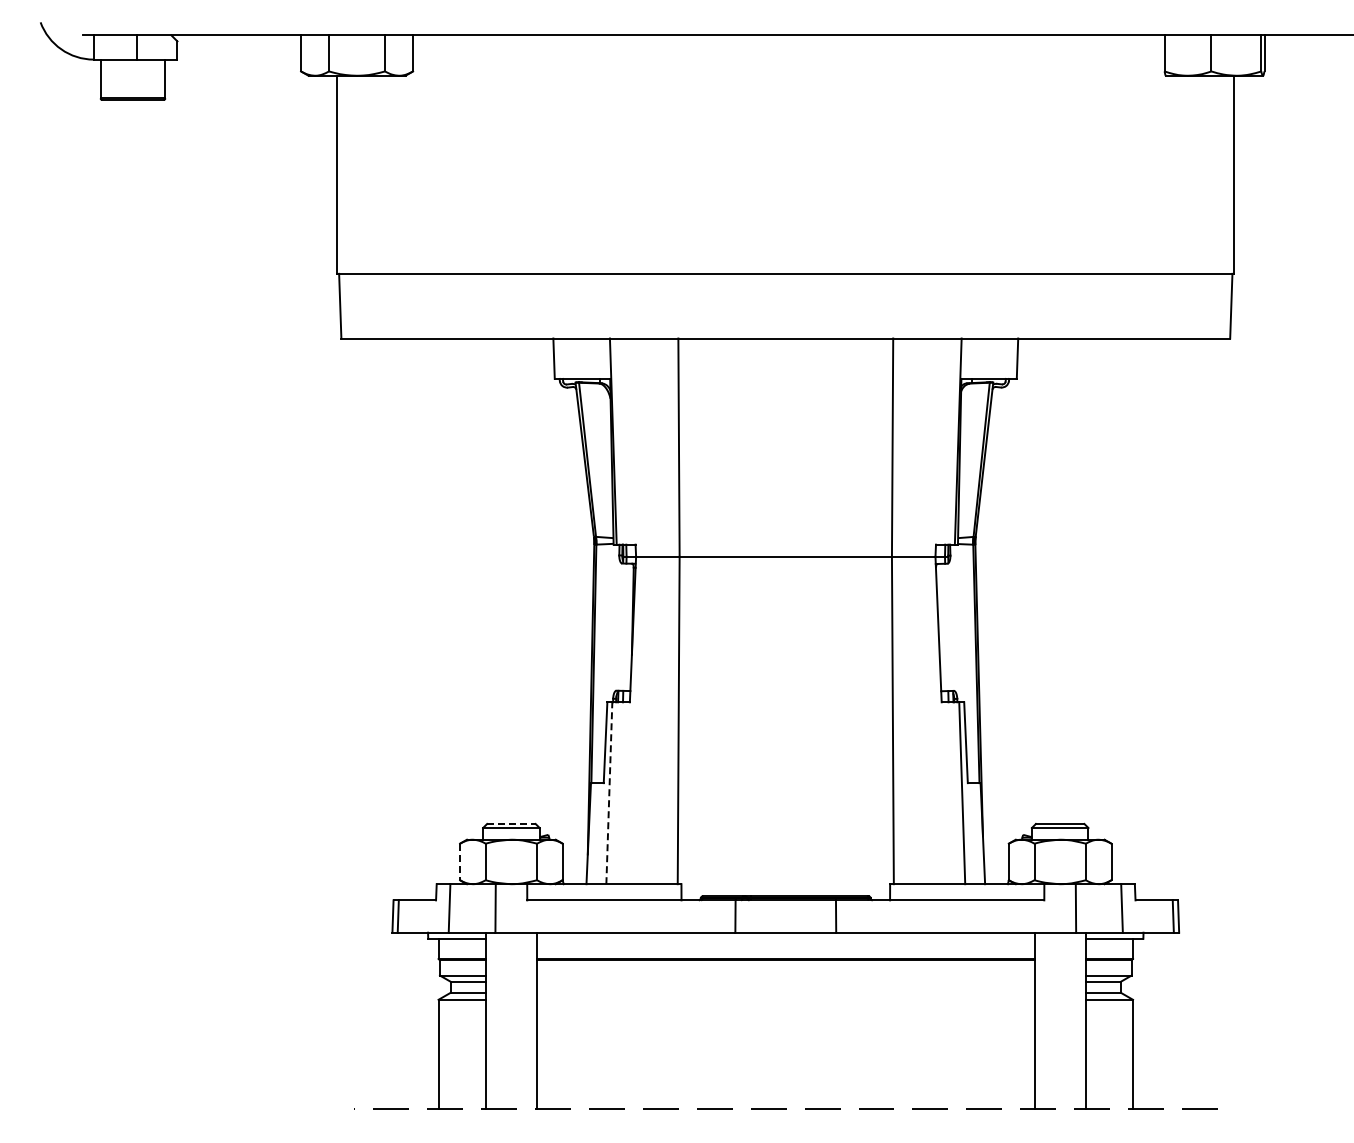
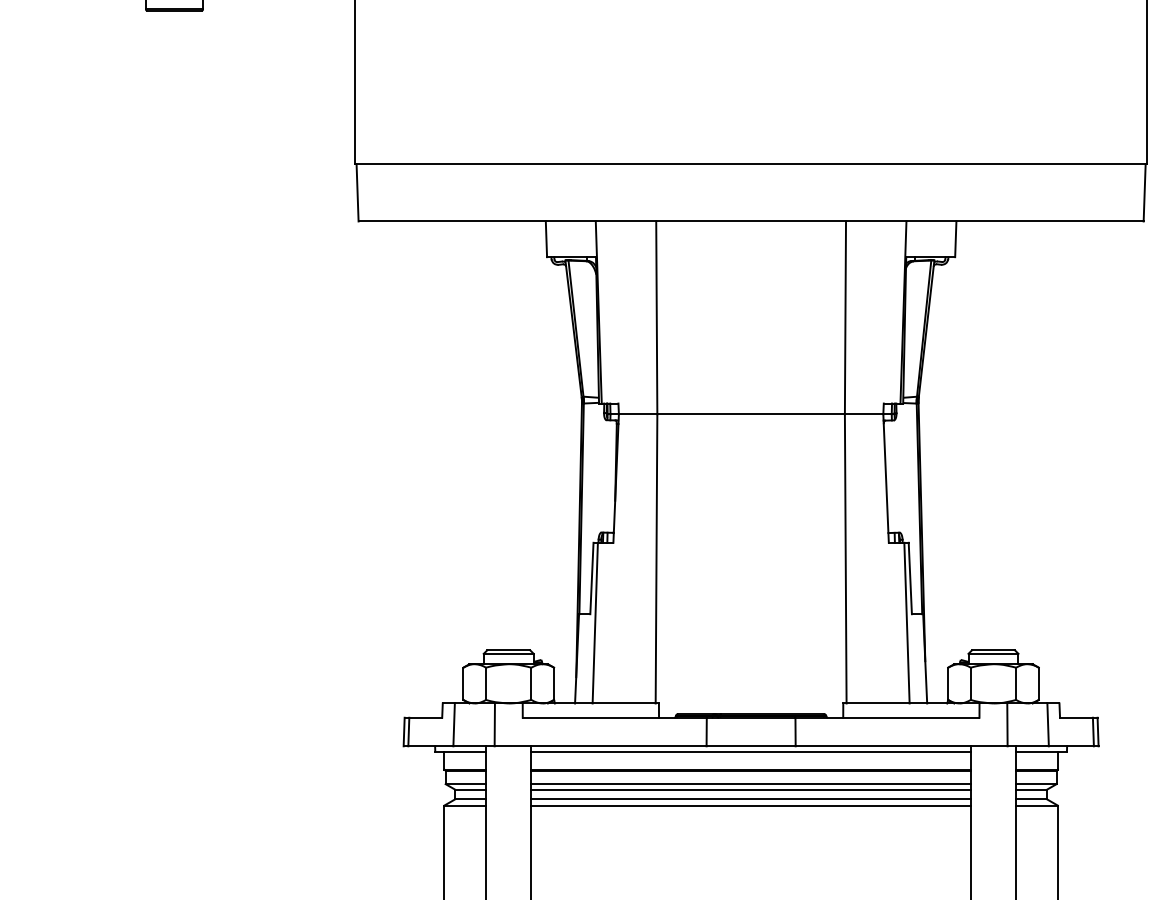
line: (609, 793) -> (595, 623), dashed -> solid
line: (511, 823) -> (508, 649), dashed -> solid
line: (460, 862) -> (463, 684), dashed -> solid
line: (785, 938) -> (750, 751), added
line: (785, 975) -> (750, 784), added
line: (785, 981) -> (750, 789), added
line: (785, 992) -> (750, 799), added
line: (785, 999) -> (750, 805), added

